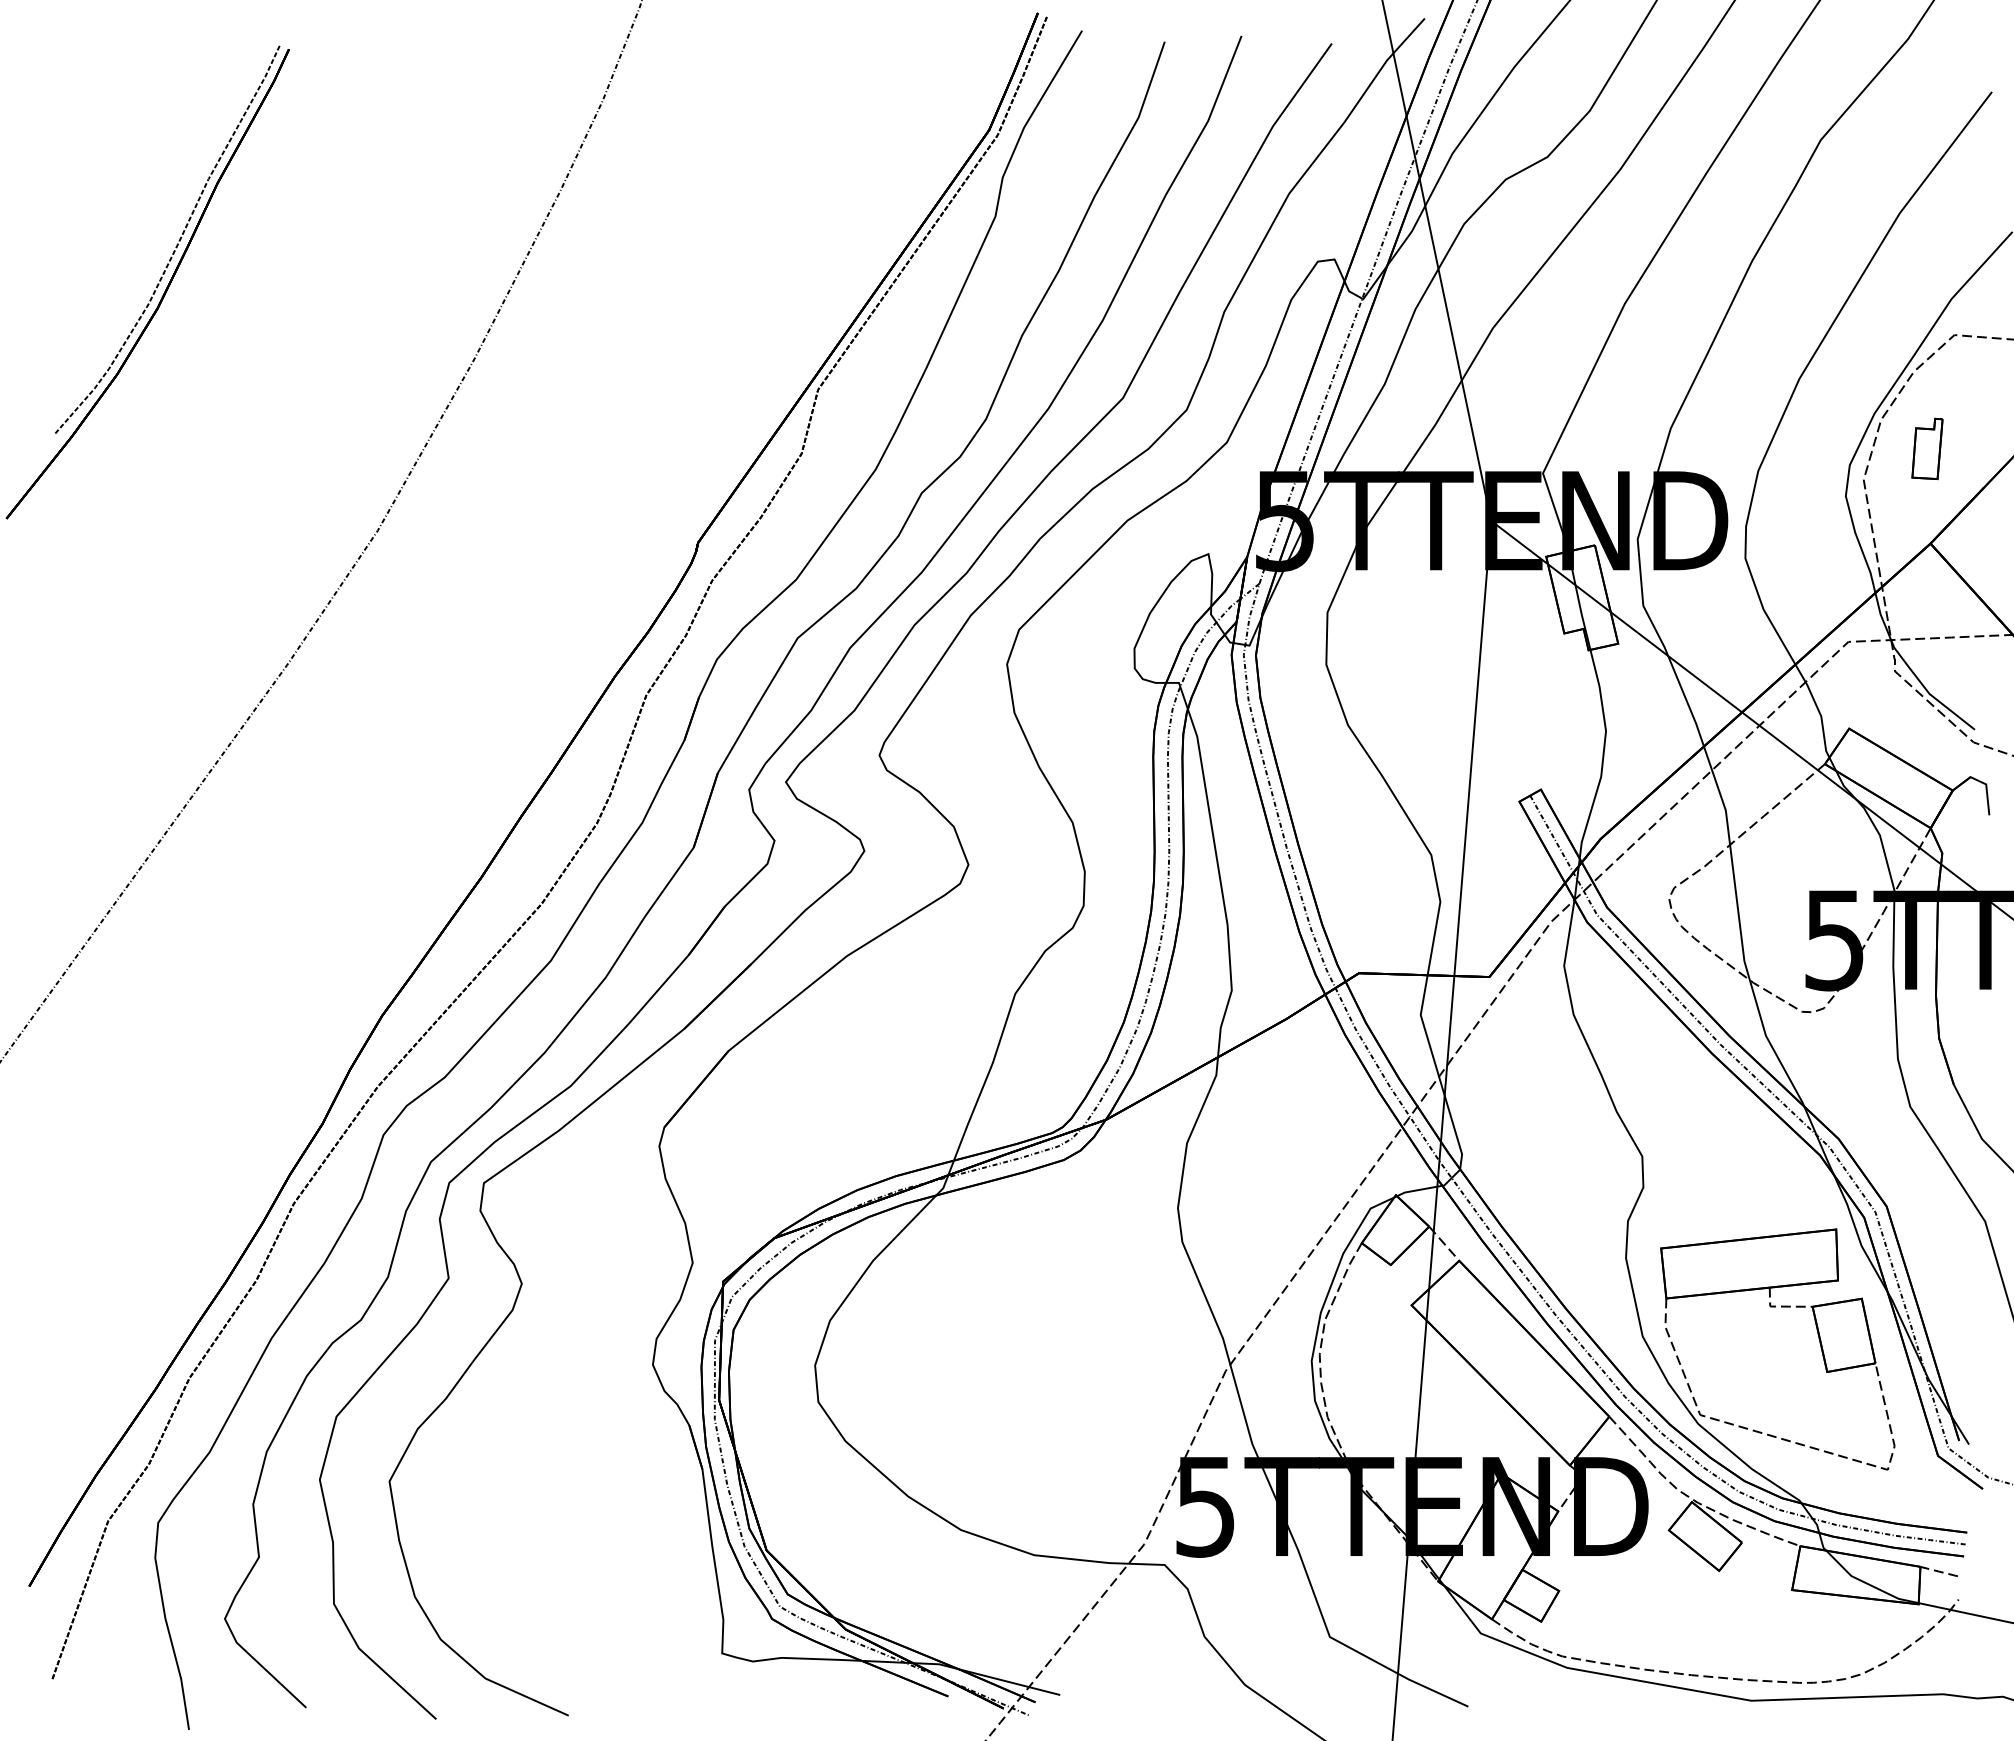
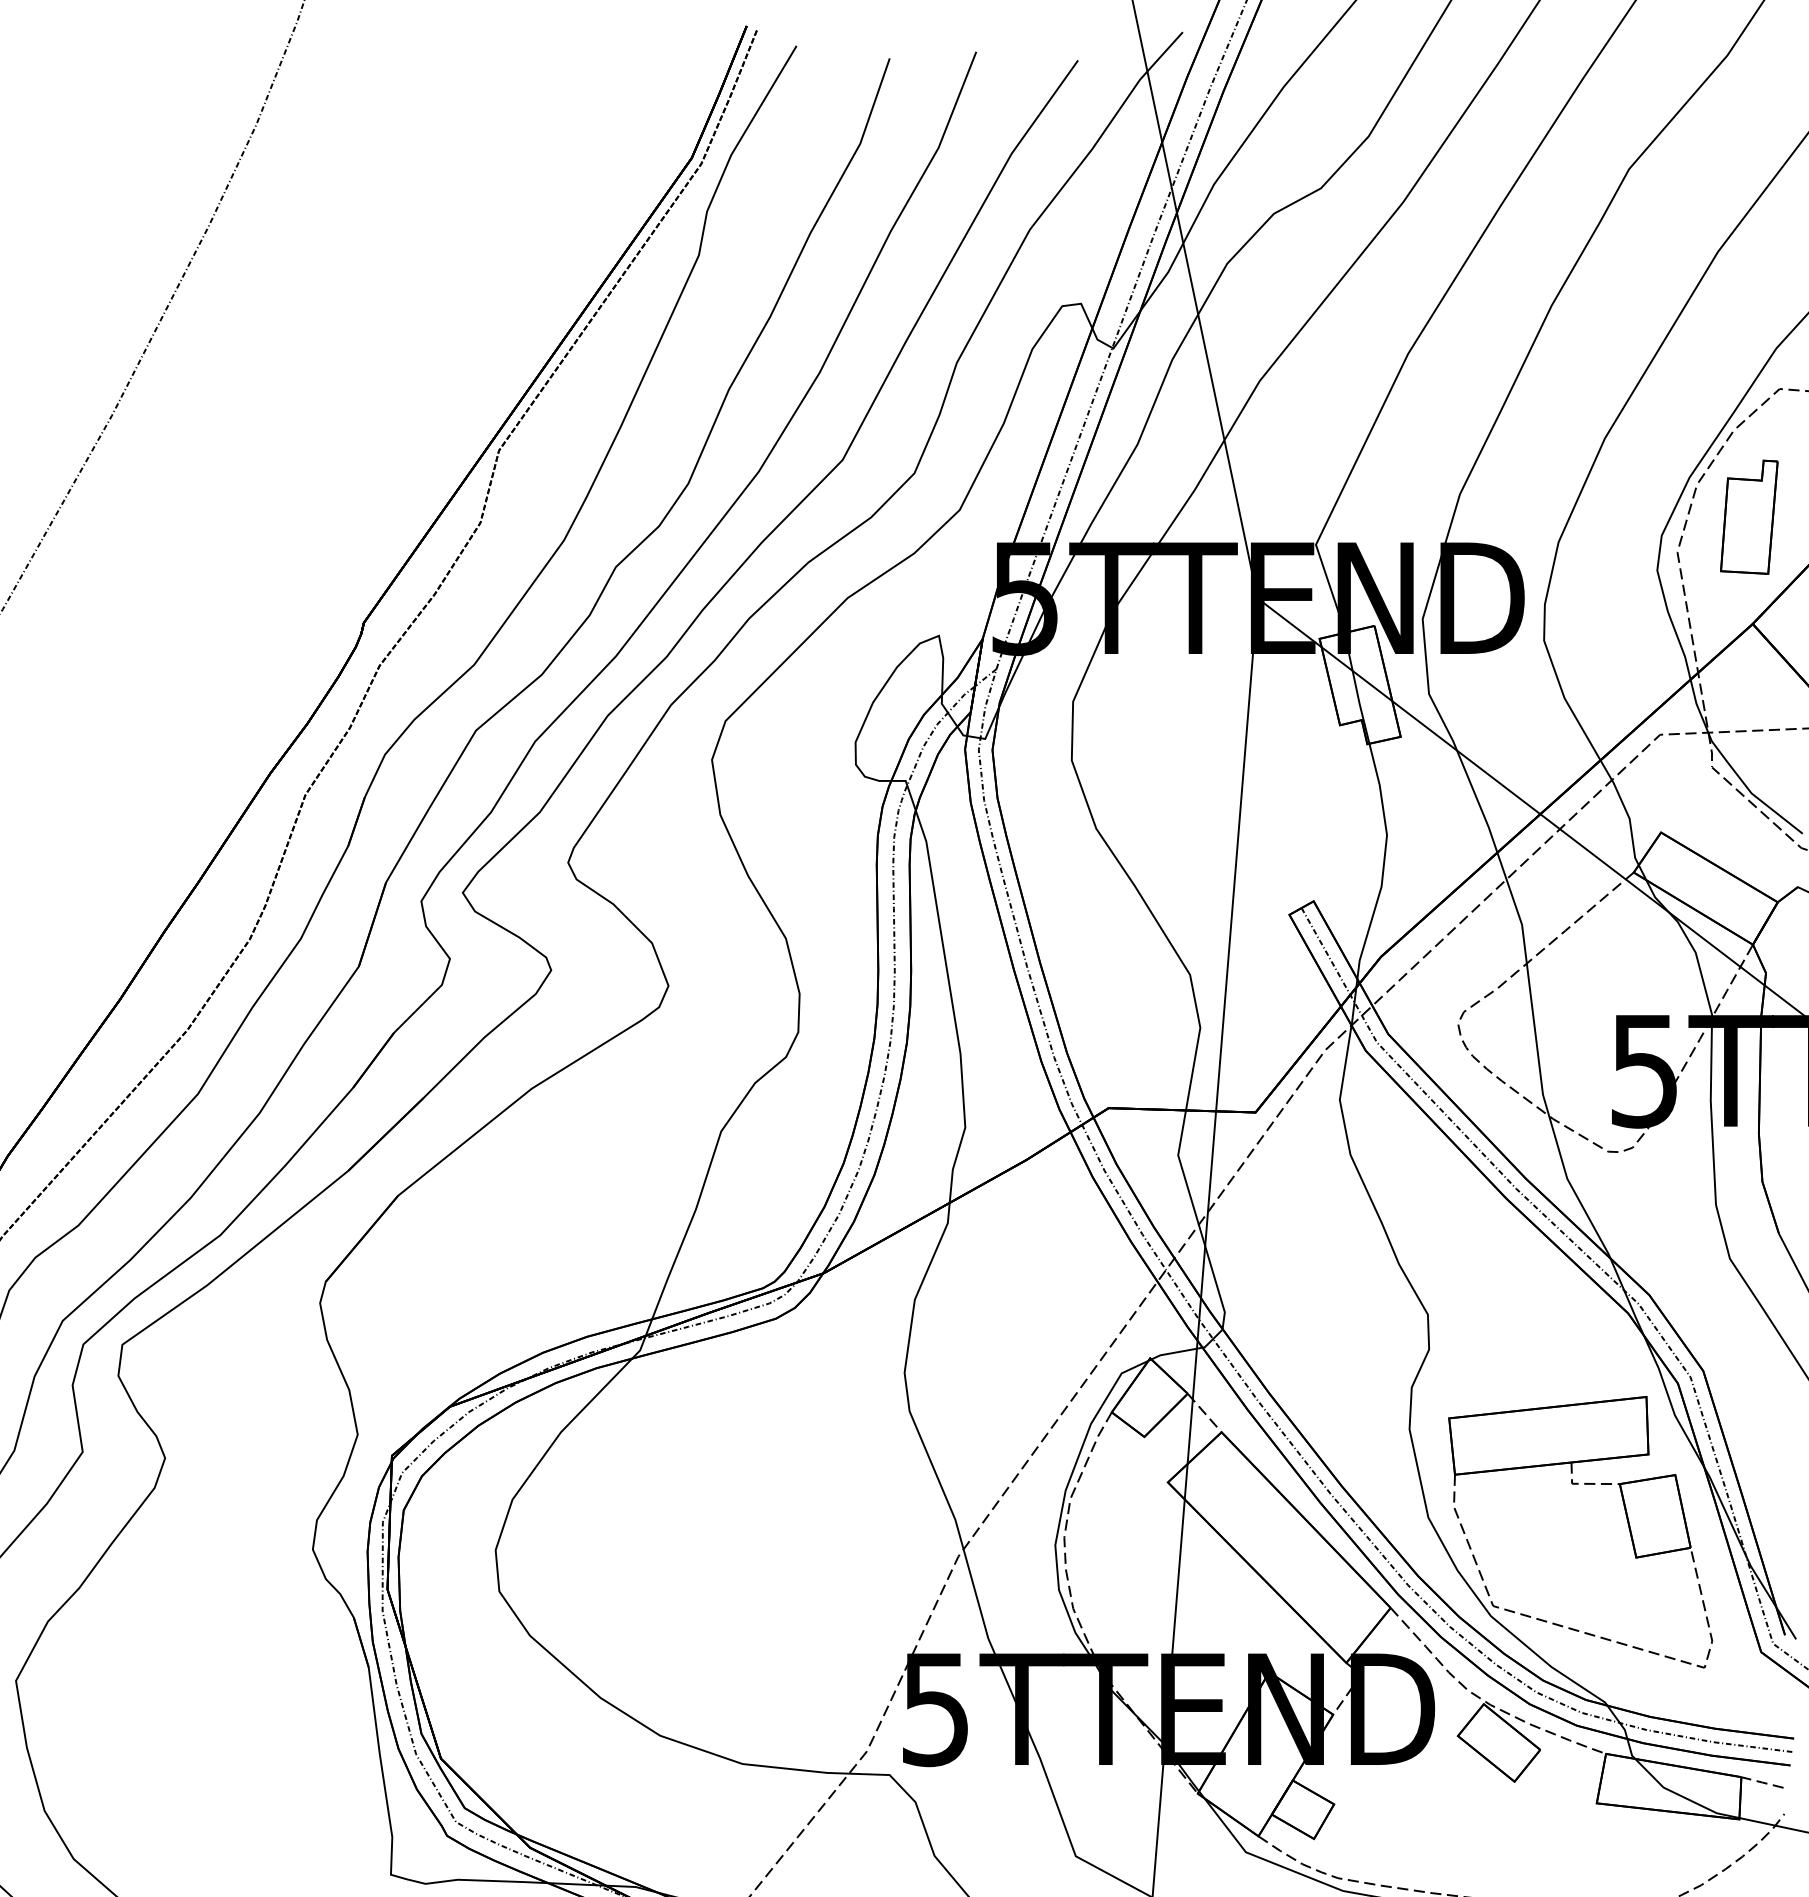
part: (1927, 448) -> (1749, 516), size x1.67

